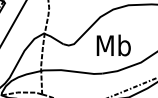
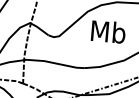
text: (113, 45) -> (108, 31), moved

